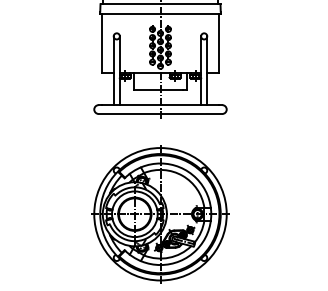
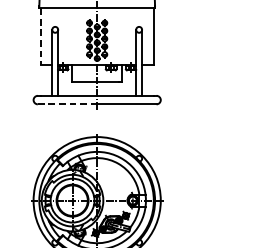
line: (101, 43) -> (40, 36), solid -> dashed
line: (129, 113) -> (67, 103), solid -> dashed

